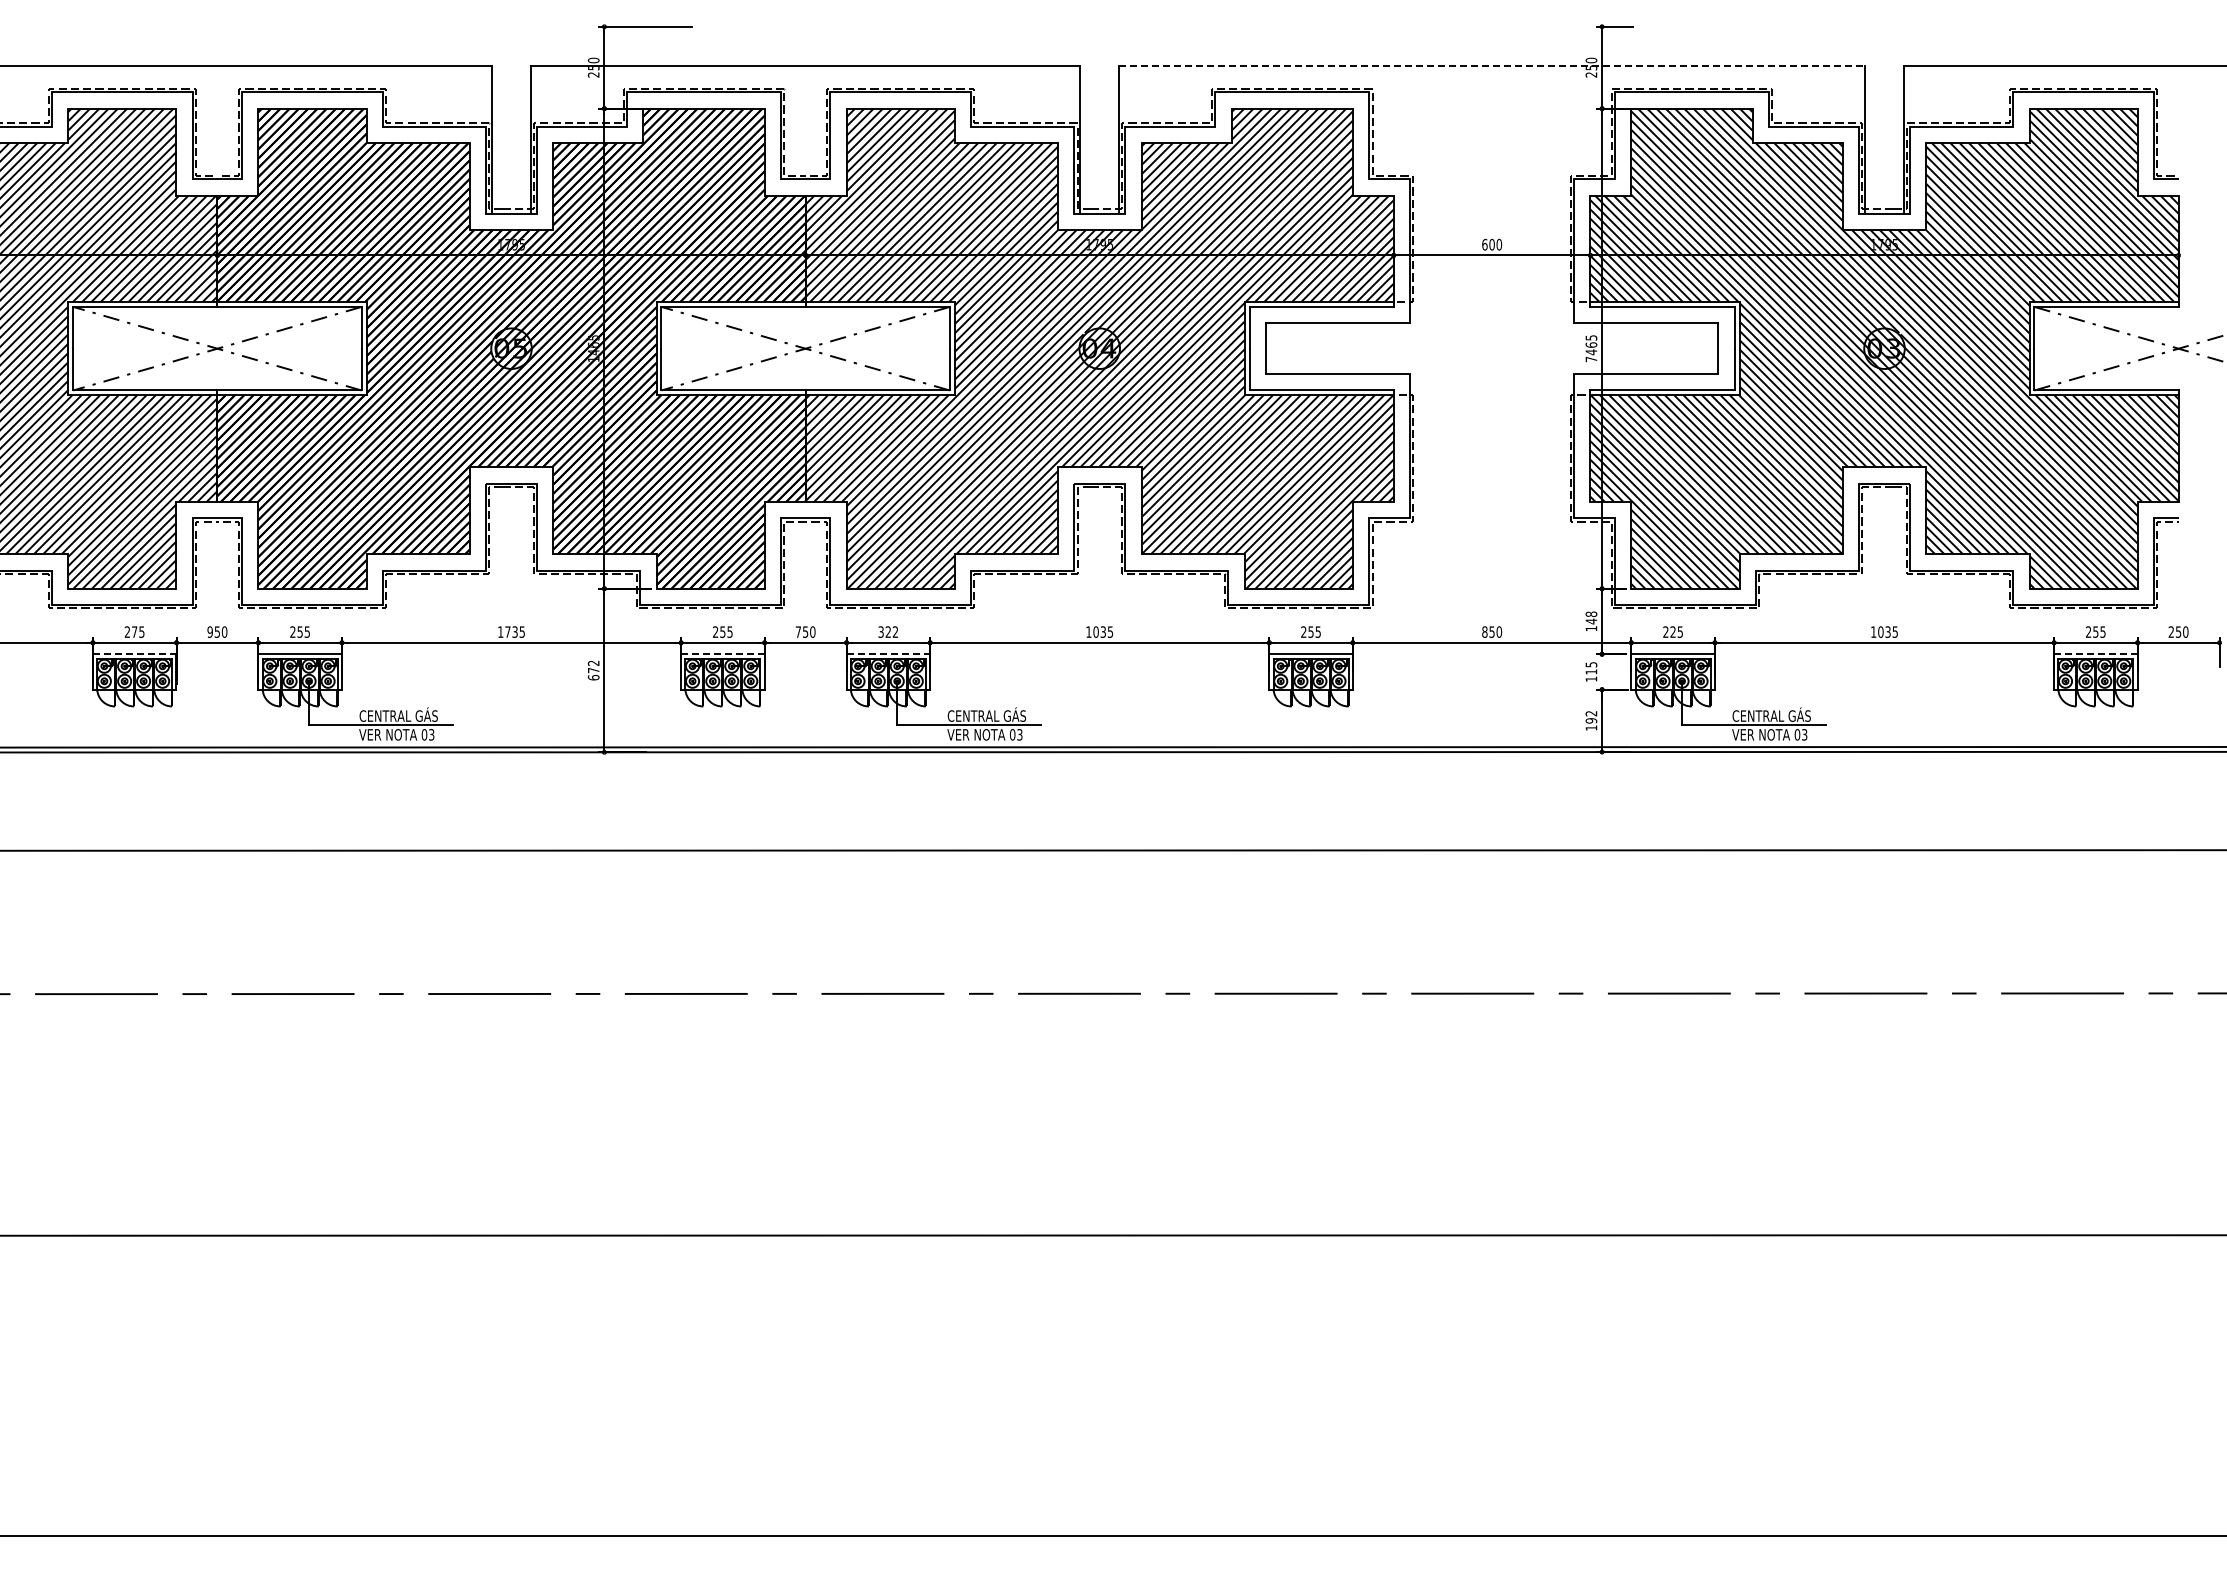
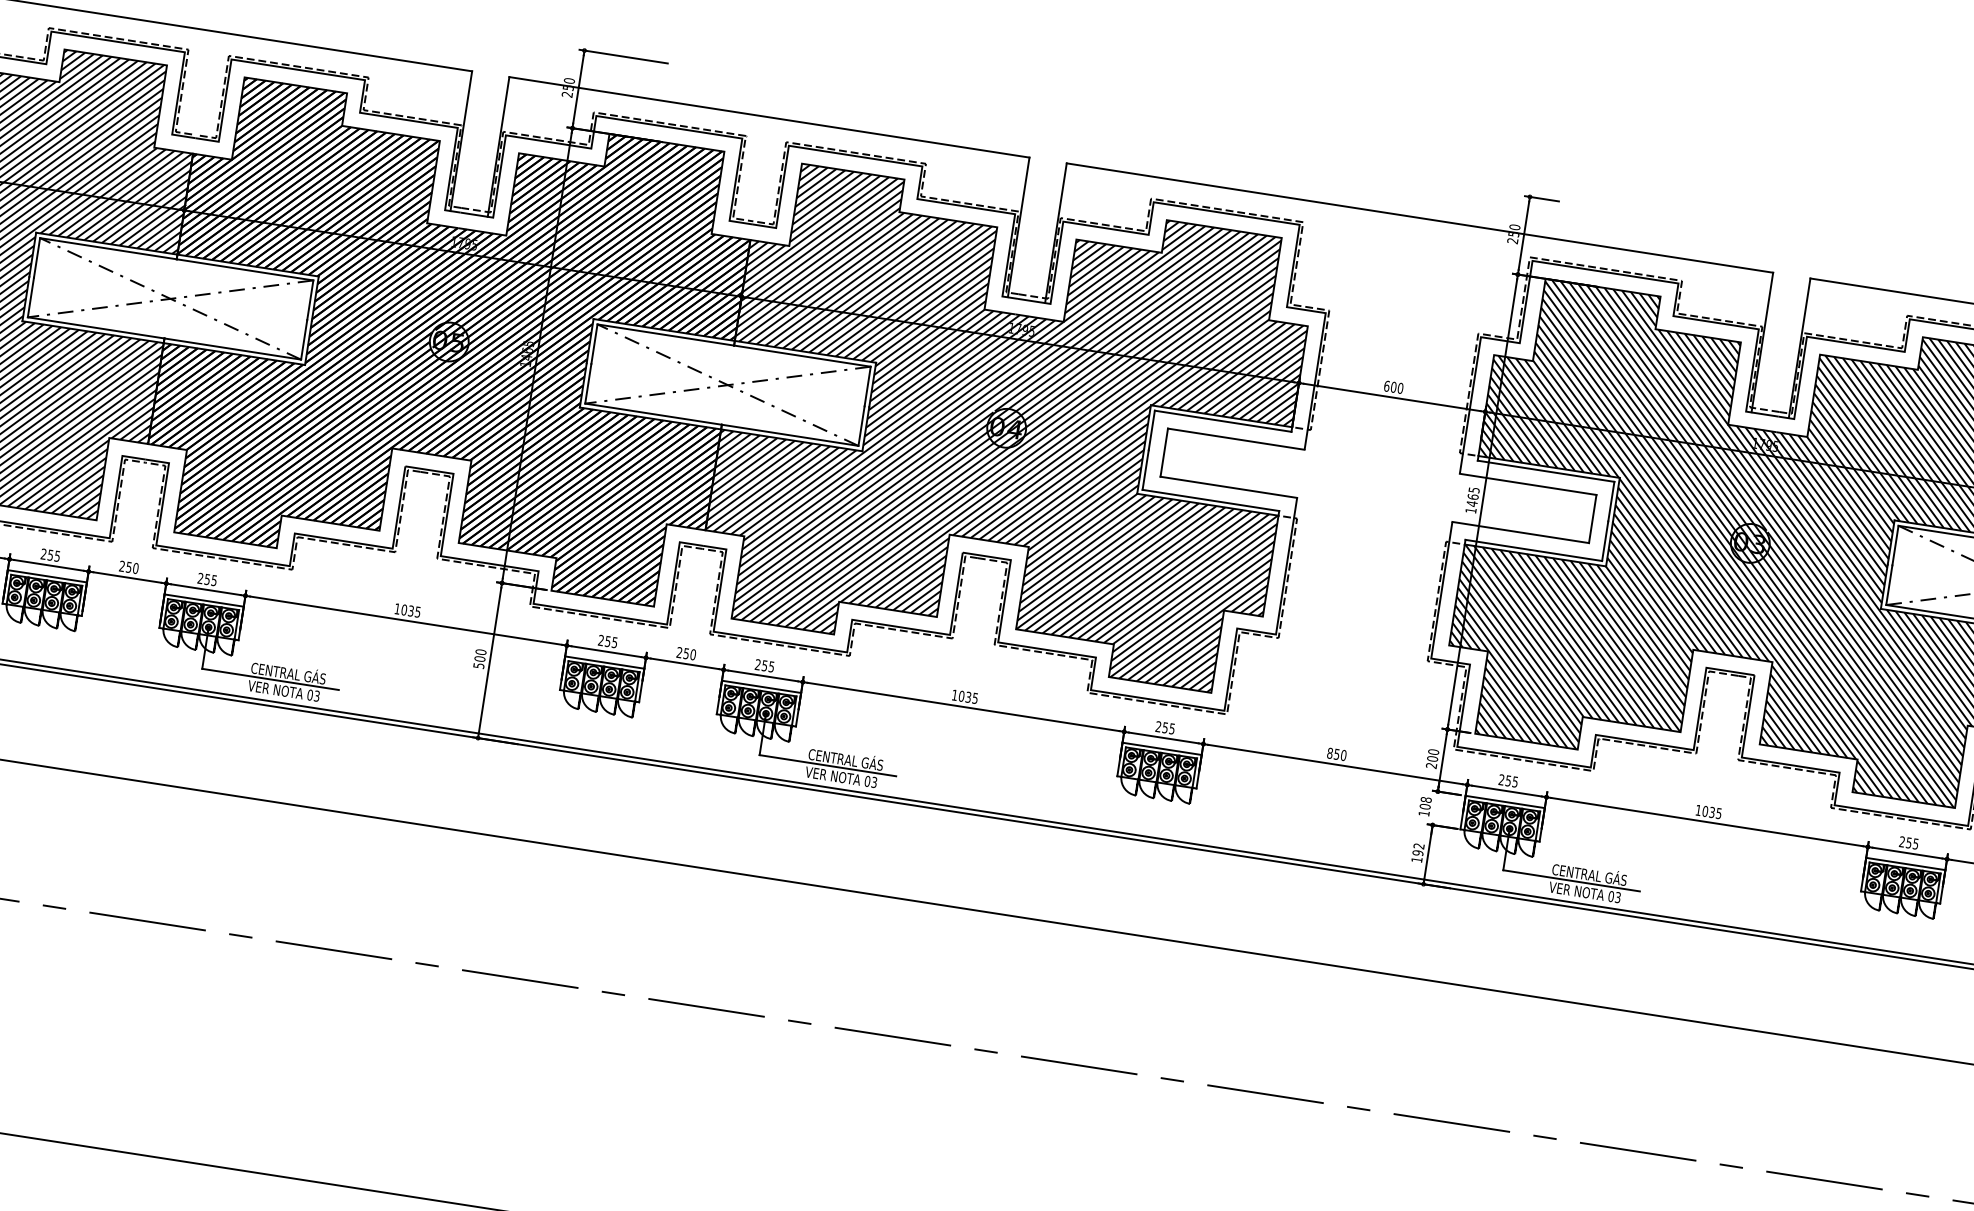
line: (1492, 66) -> (1420, 218), dashed -> solid
text: (1591, 359) -> (1471, 510), 7465 -> 1465
text: (1591, 621) -> (1432, 758), 148 -> 200
text: (134, 631) -> (50, 554), 275 -> 255
text: (209, 631) -> (121, 565), 950 -> 250
text: (507, 631) -> (403, 609), 1735 -> 1035
text: (797, 631) -> (678, 651), 750 -> 250
text: (888, 631) -> (765, 665), 322 -> 255
text: (1672, 631) -> (1507, 780), 225 -> 255
line: (134, 654) -> (47, 576), dashed -> solid
line: (722, 654) -> (604, 662), dashed -> solid
line: (888, 654) -> (761, 687), dashed -> solid
line: (2095, 654) -> (1905, 864), dashed -> solid
text: (1591, 668) -> (1425, 803), 115 -> 108
text: (593, 670) -> (479, 658), 672 -> 500

